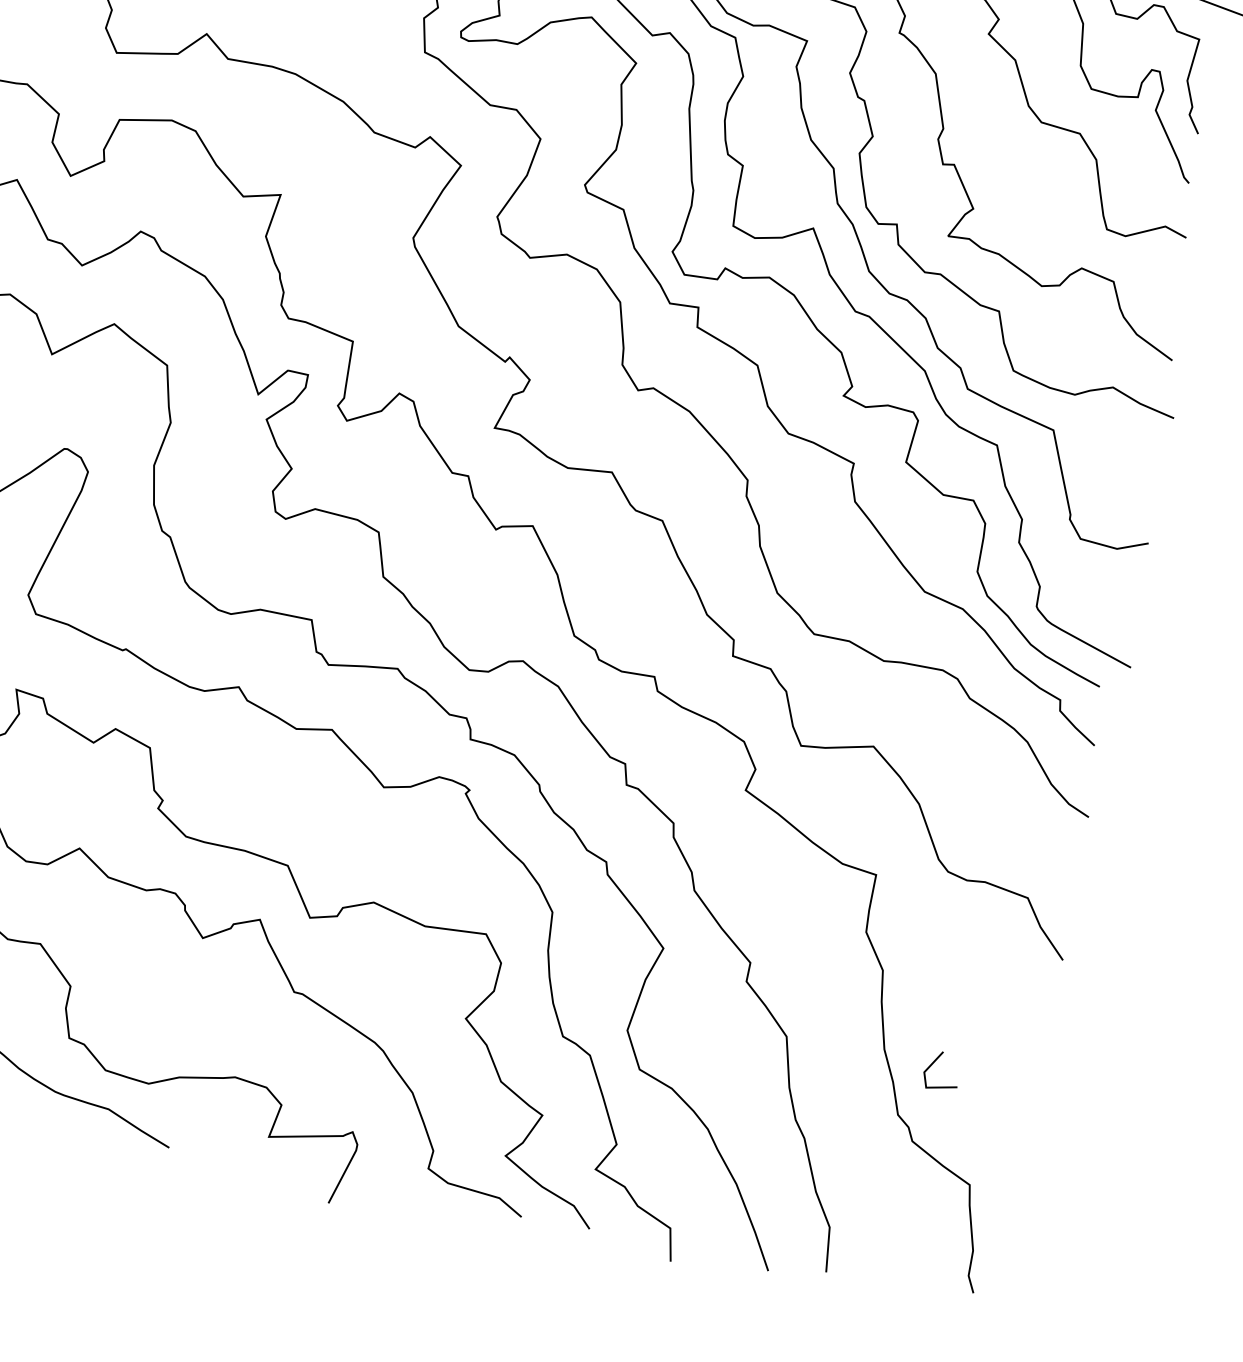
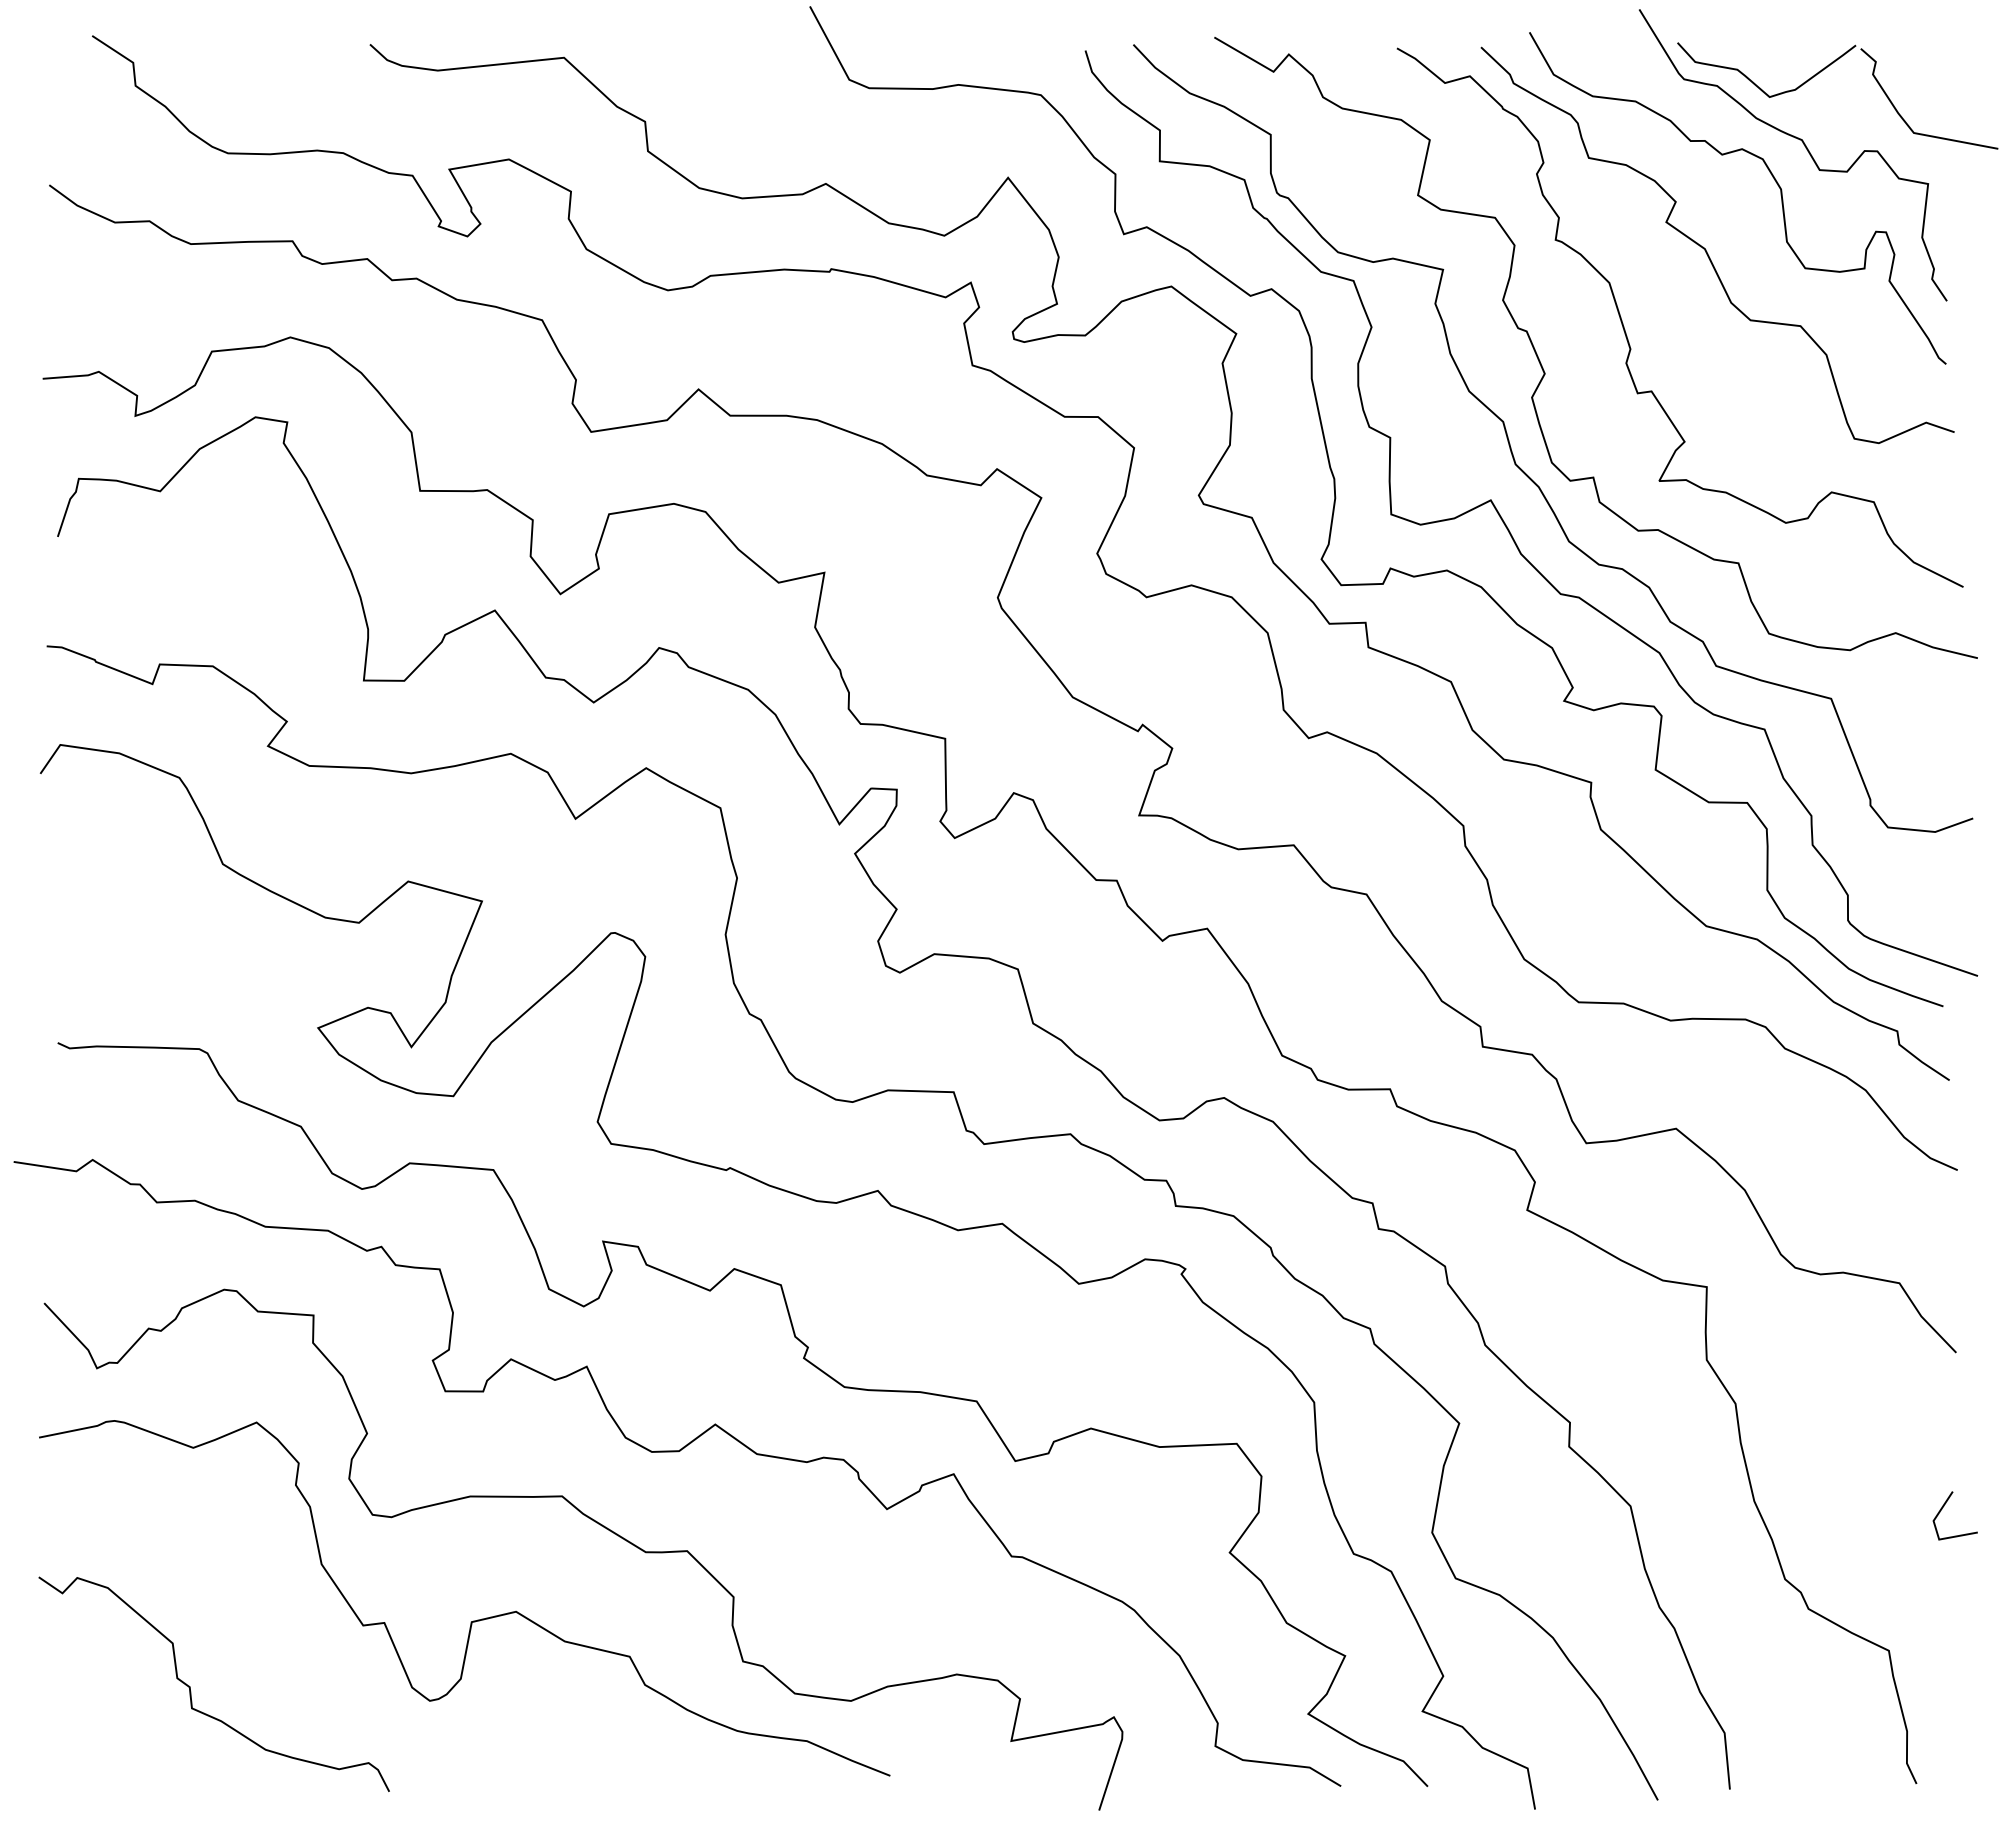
line: (932, 1064) -> (1942, 1509), moved

